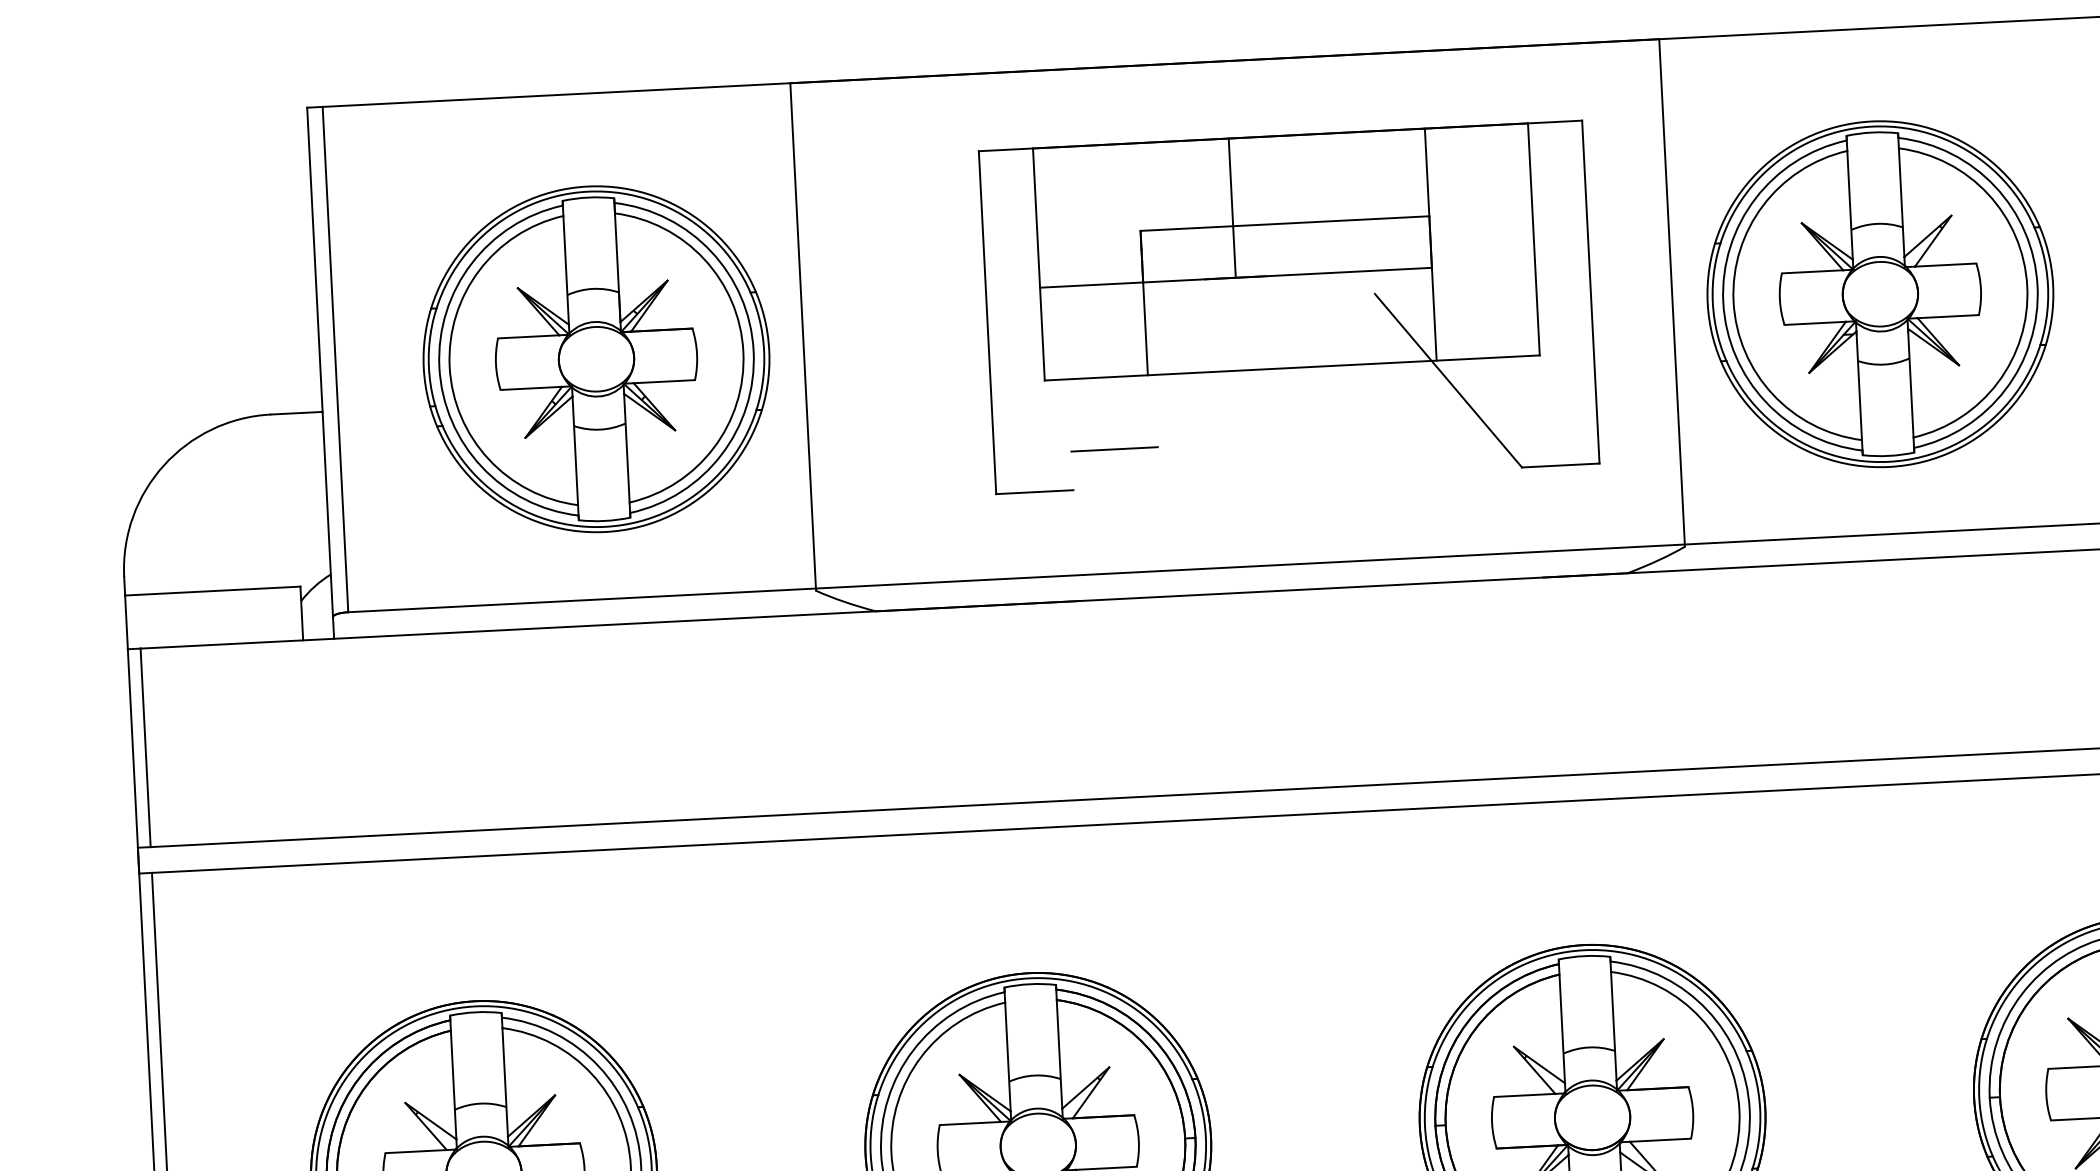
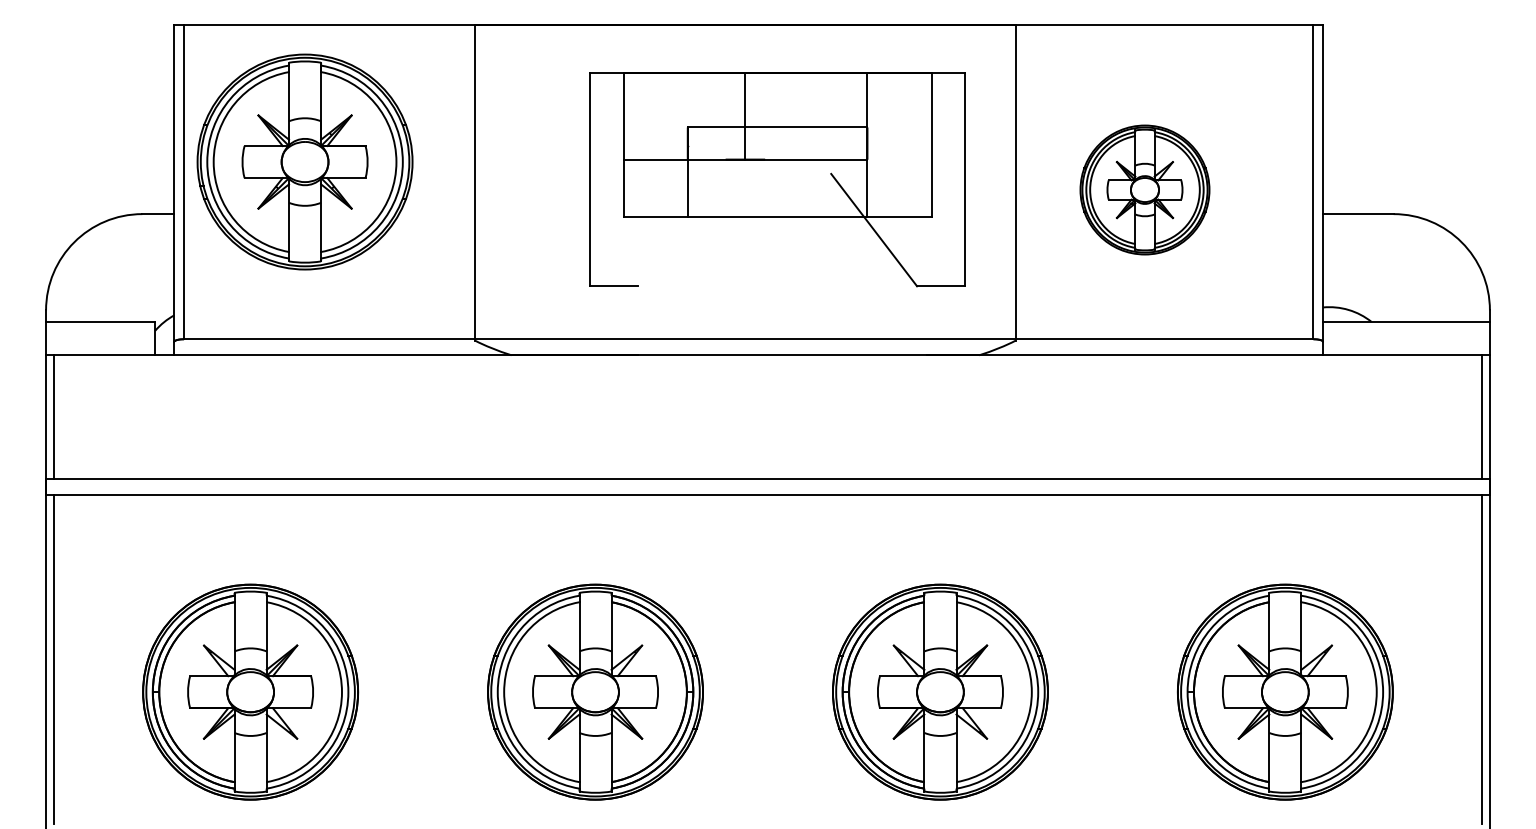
part: (1879, 293) -> (1144, 189), size x0.6
part: (595, 358) -> (304, 161), moved
line: (1114, 449) -> (664, 262), removed

